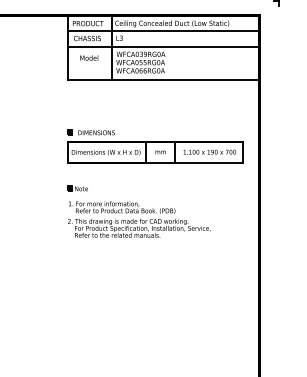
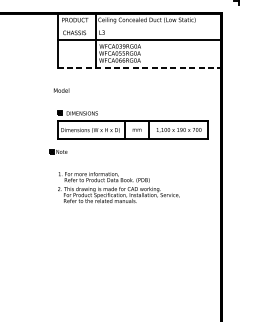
line: (162, 31) -> (138, 26), removed
text: (89, 57) -> (61, 90), moved
line: (163, 80) -> (139, 68), solid -> dashed
part: (77, 188) -> (58, 151), moved

